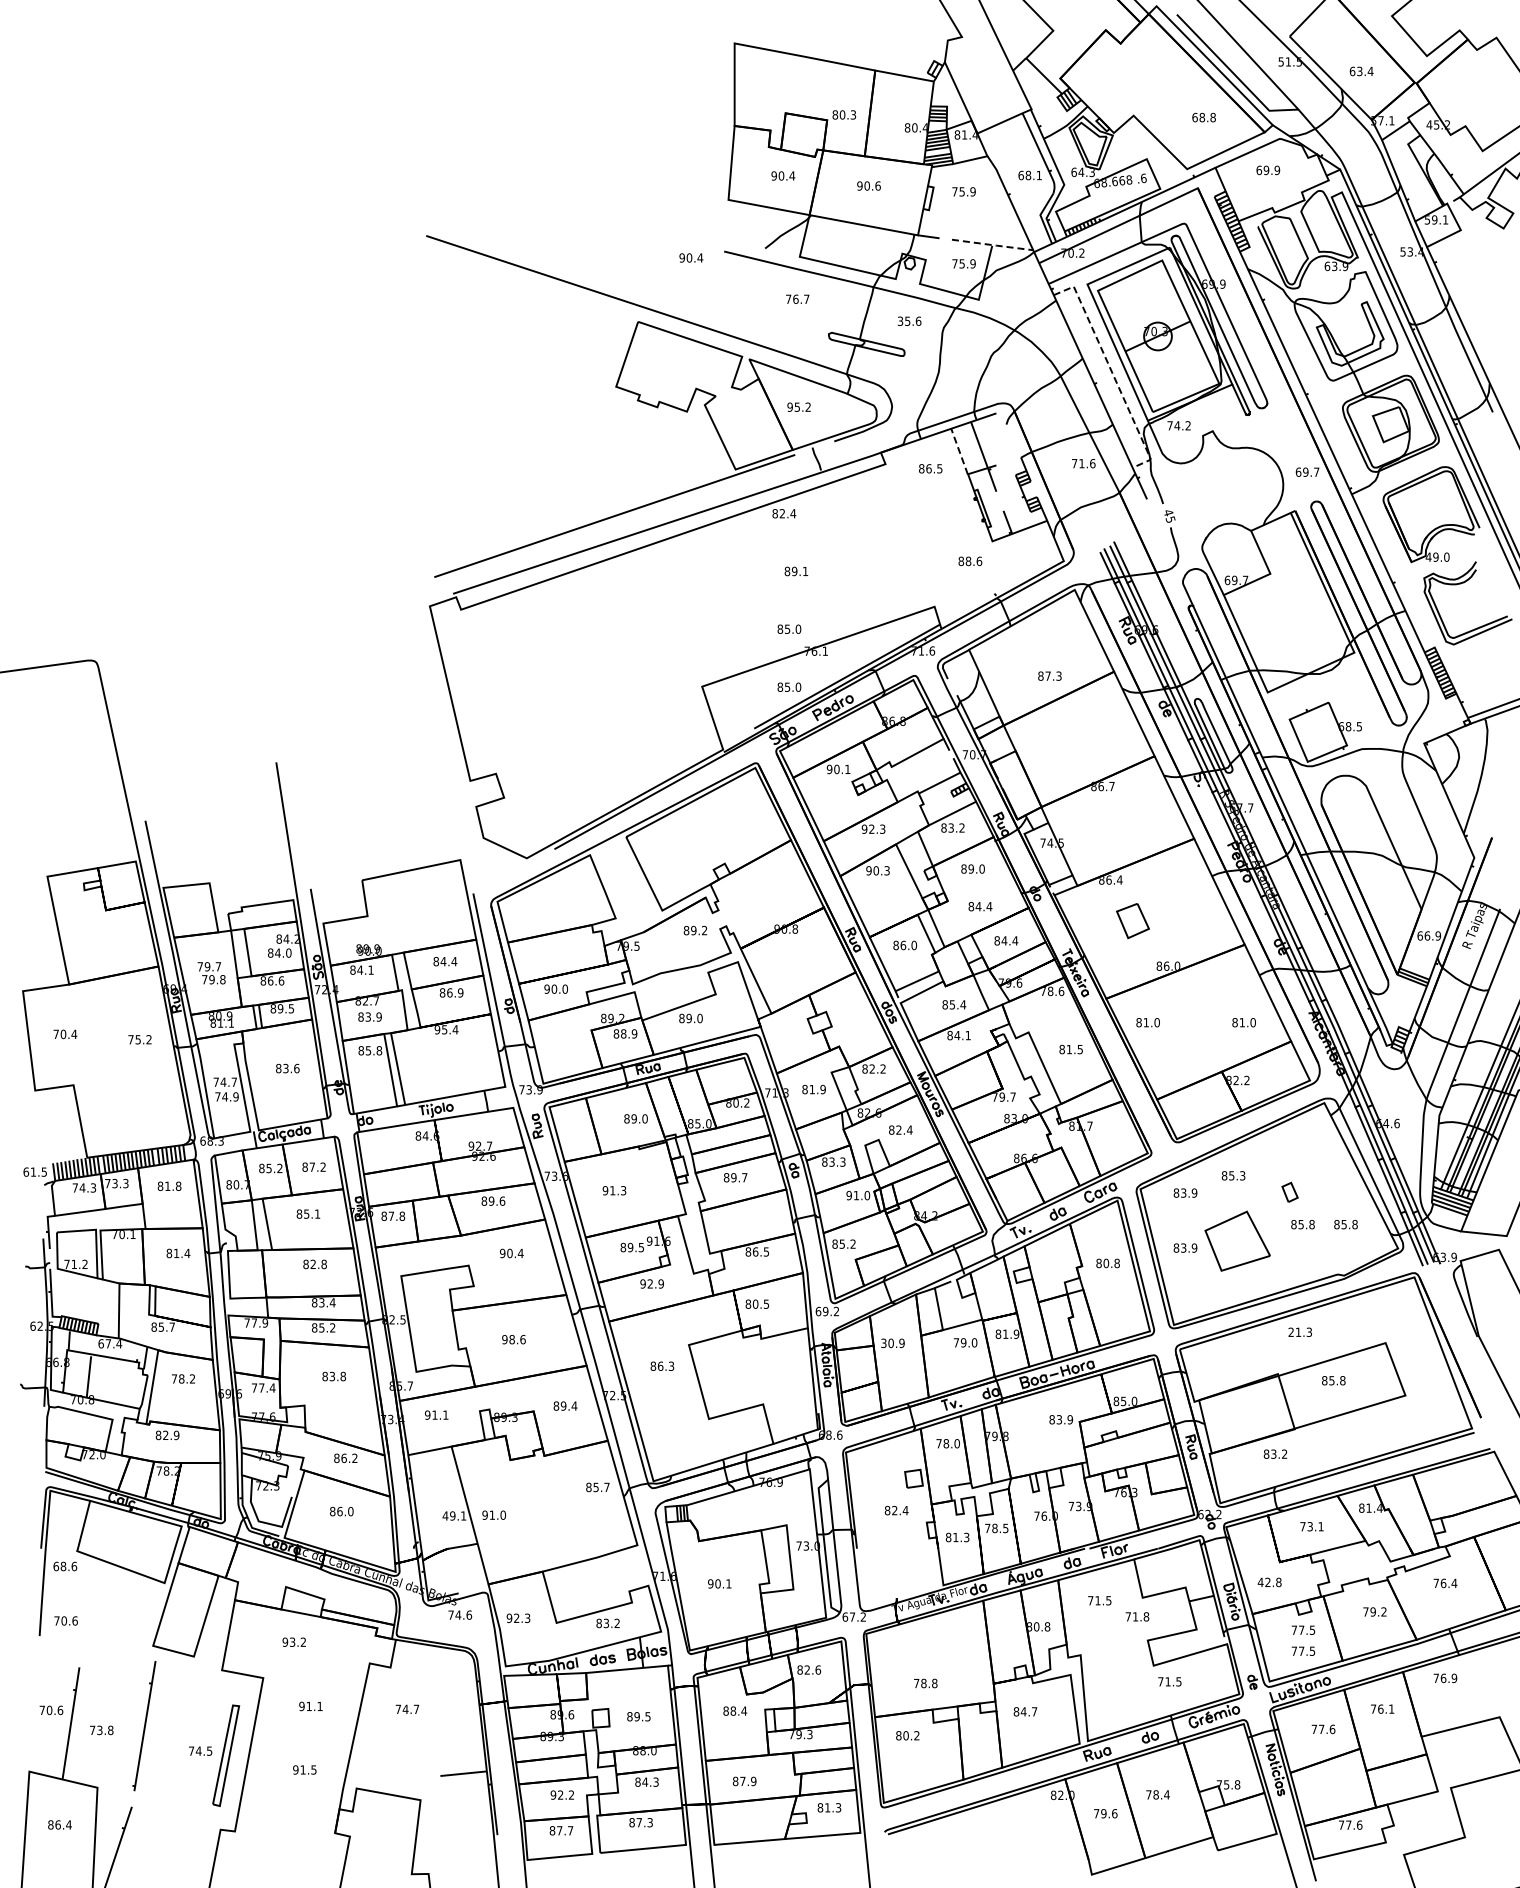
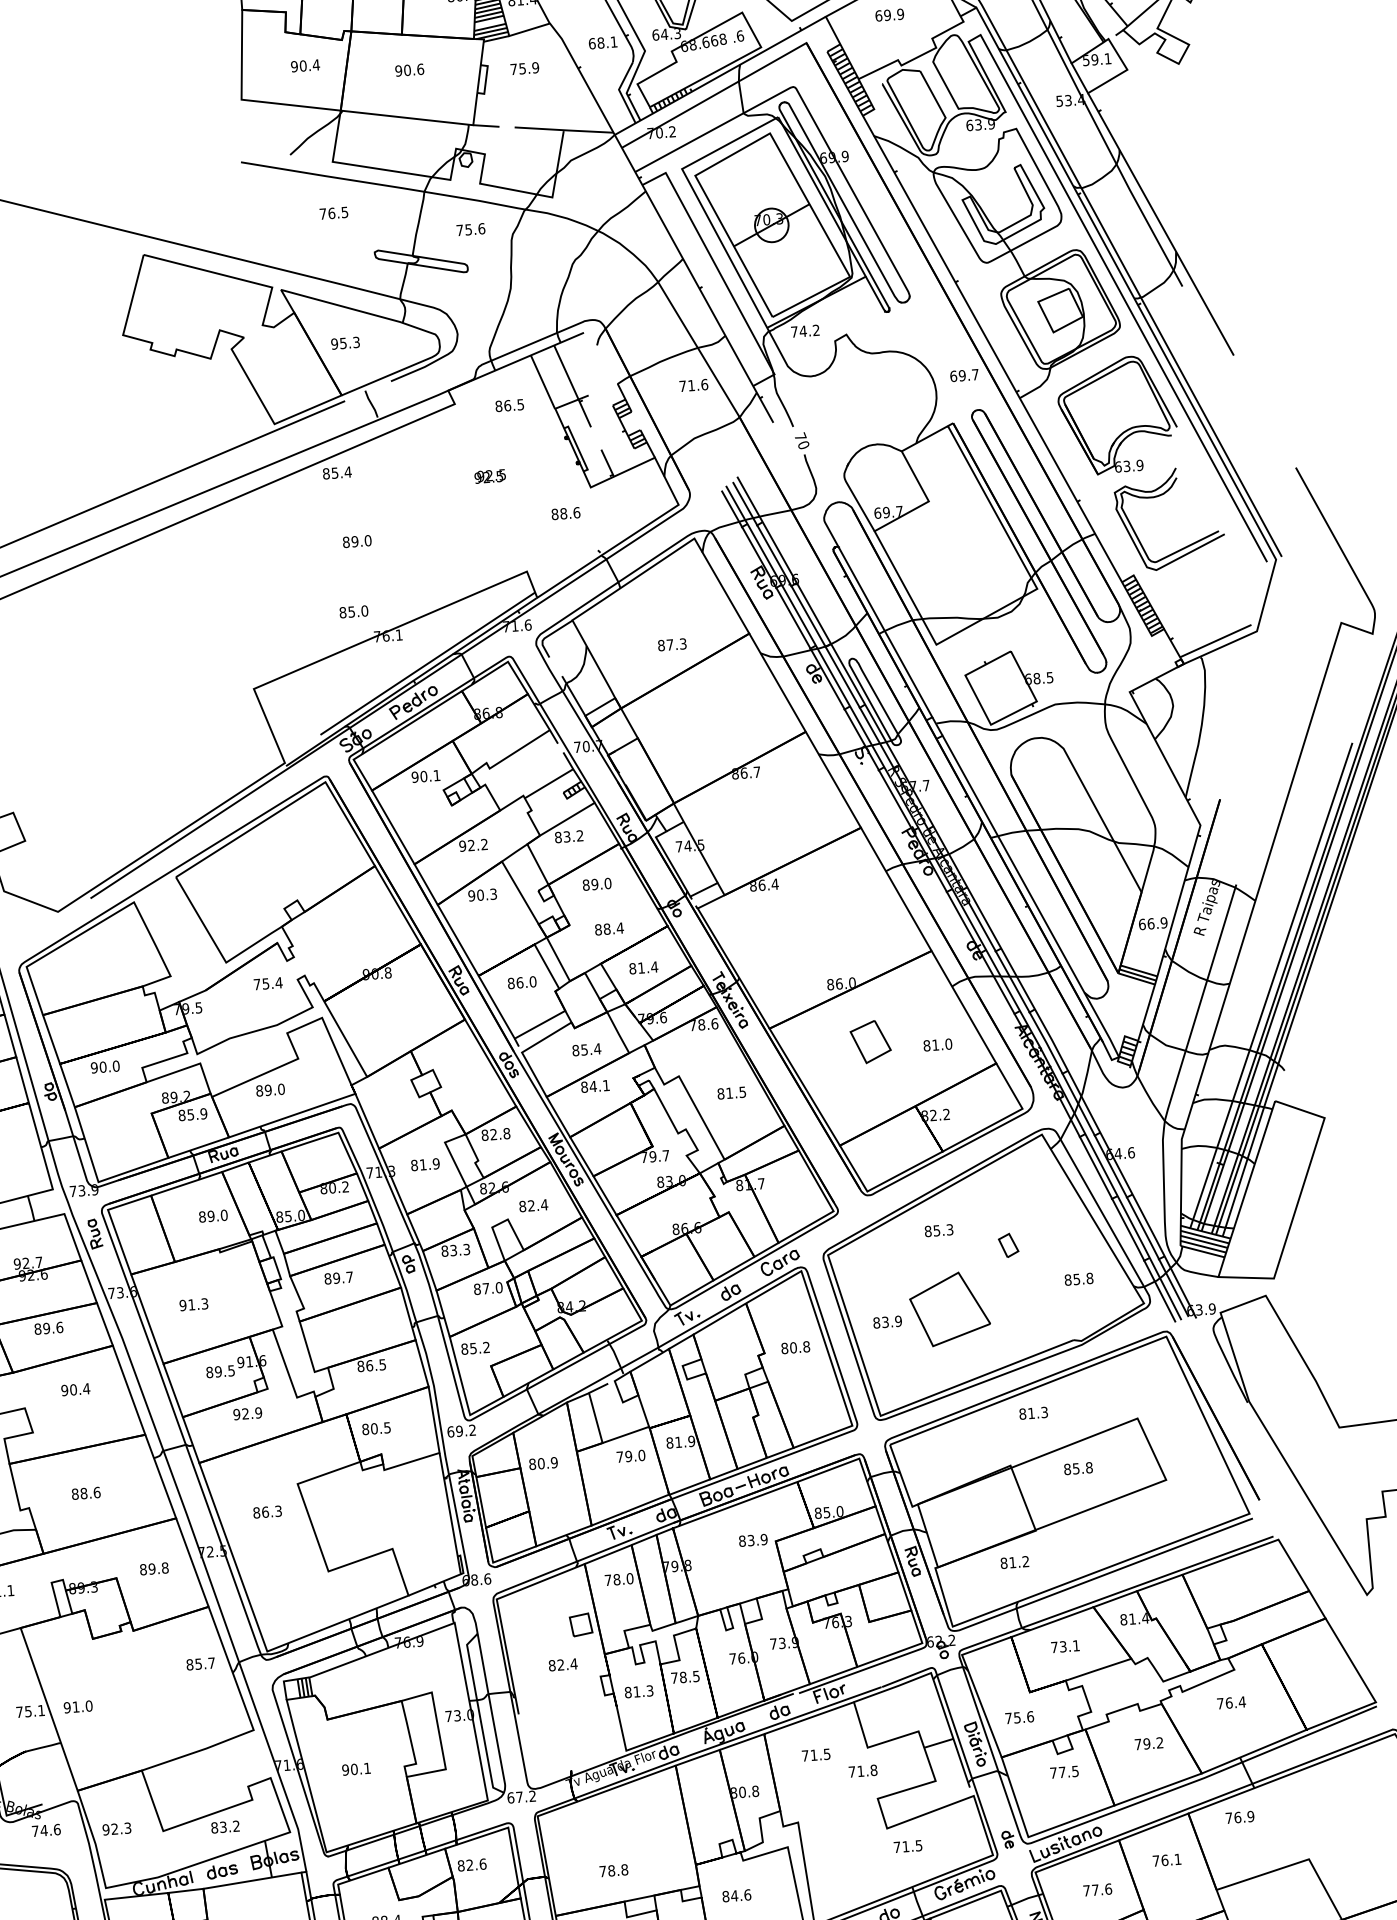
line: (993, 245) -> (565, 130), dashed -> solid
part: (691, 257) -> (202, 172), removed
part: (963, 263) -> (530, 155), removed
text: (806, 299) -> (344, 212), 76.7 -> 76.5
text: (900, 320) -> (459, 229), 35.6 -> 75.6
line: (1112, 373) -> (720, 274), dashed -> solid
text: (807, 407) -> (355, 342), 95.2 -> 95.3
line: (959, 451) -> (542, 382), dashed -> solid
text: (782, 513) -> (335, 472), 82.4 -> 85.4
text: (1169, 515) -> (801, 440), 45 -> 70
part: (910, 525) -> (490, 475), added
text: (1437, 556) -> (1128, 465), 49.0 -> 63.9
text: (805, 571) -> (368, 540), 89.1 -> 89.0
part: (789, 686) -> (359, 680), removed
text: (882, 829) -> (484, 844), 92.3 -> 92.2
text: (978, 906) -> (607, 929), 84.4 -> 88.4
part: (1132, 921) -> (870, 1042), moved
text: (695, 930) -> (267, 983), 89.2 -> 75.4
text: (1004, 940) -> (641, 967), 84.4 -> 81.4
part: (1147, 1022) -> (821, 1053), removed
text: (623, 1033) -> (190, 1114), 88.9 -> 85.9
text: (882, 1068) -> (505, 1133), 82.2 -> 82.8
part: (1185, 1192) -> (882, 1255), removed
text: (852, 1195) -> (481, 1288), 91.0 -> 87.0
part: (1302, 1224) -> (1026, 1283), removed
text: (1291, 1331) -> (1023, 1413), 21.3 -> 81.3
text: (504, 1339) -> (74, 1494), 98.6 -> 88.6
text: (883, 1342) -> (532, 1463), 30.9 -> 80.9
text: (574, 1405) -> (165, 1567), 89.4 -> 89.8
text: (1273, 1453) -> (1012, 1561), 83.2 -> 81.2
text: (448, 1515) -> (23, 1711), 49.1 -> 75.1
text: (1269, 1582) -> (1019, 1717), 42.8 -> 75.6
part: (1303, 1650) -> (1066, 1796), removed
text: (1034, 1711) -> (747, 1894), 84.7 -> 84.6

